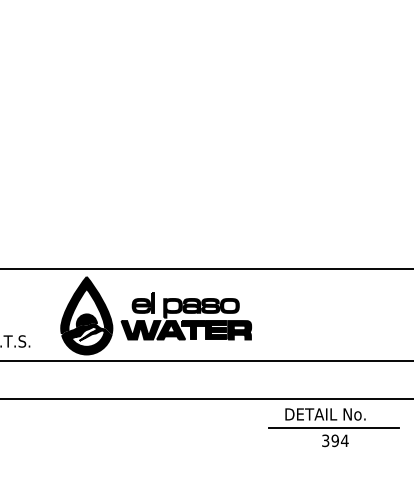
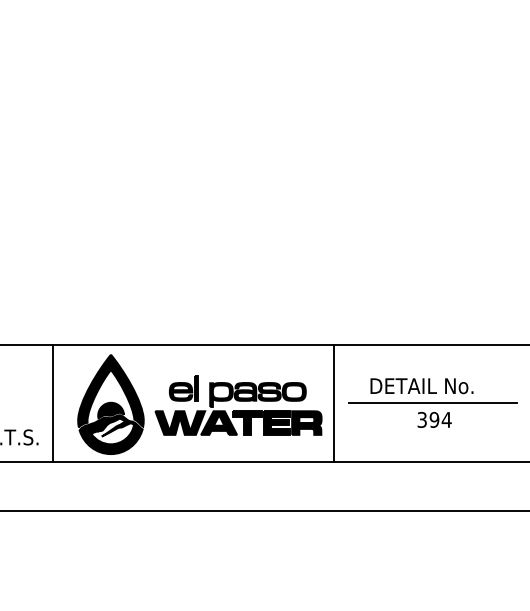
line: (41, 314) -> (52, 402), added
line: (261, 314) -> (334, 402), added
part: (333, 427) -> (432, 402), moved

